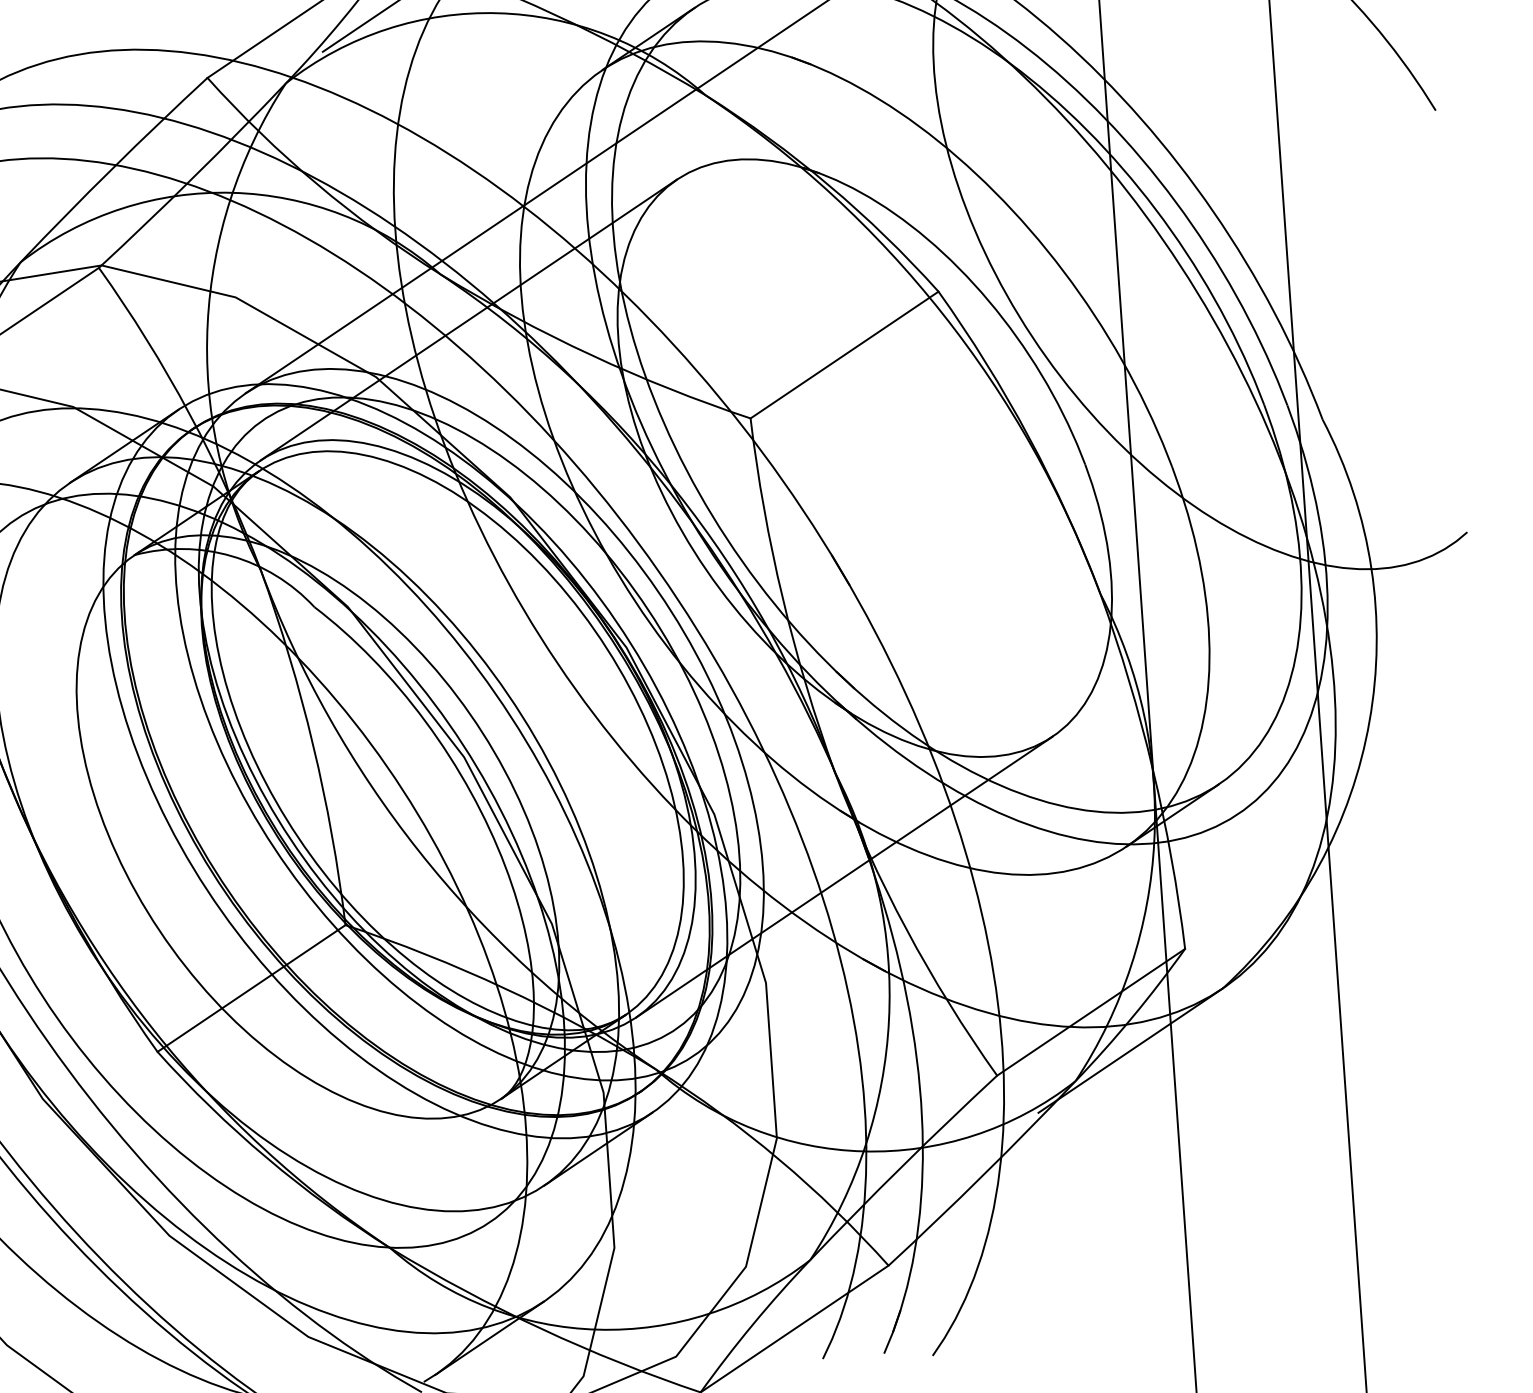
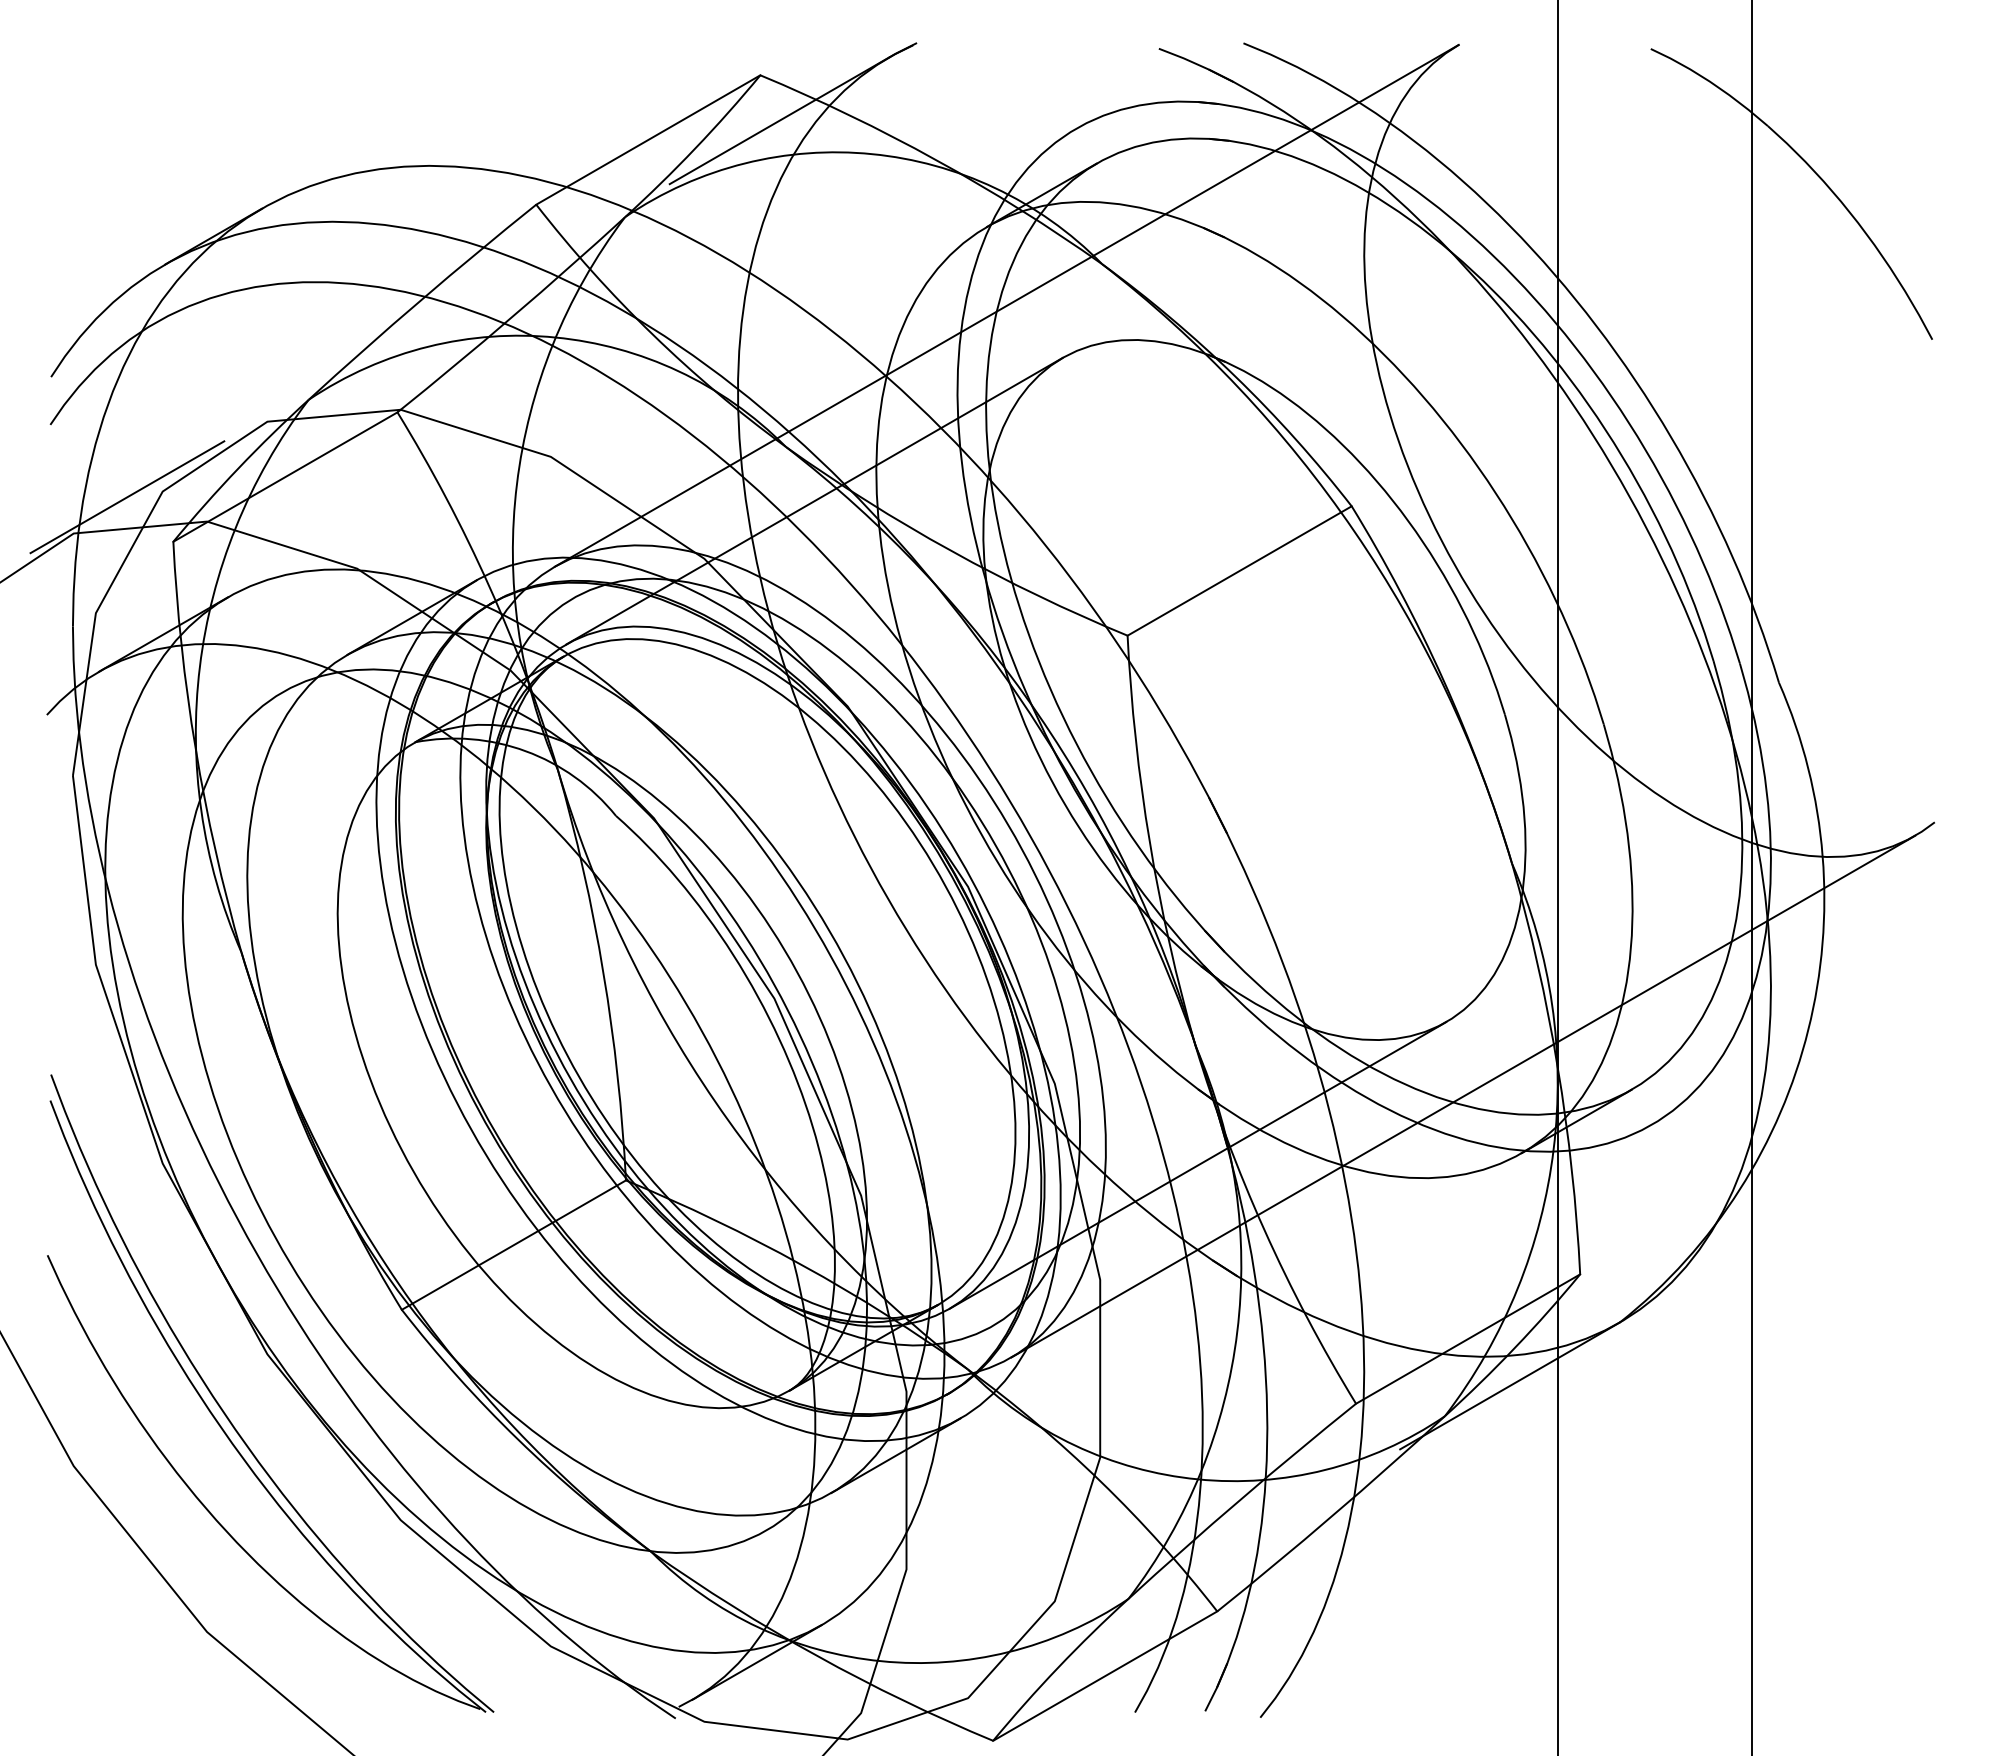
line: (1072, 800) -> (1463, 1096), added

